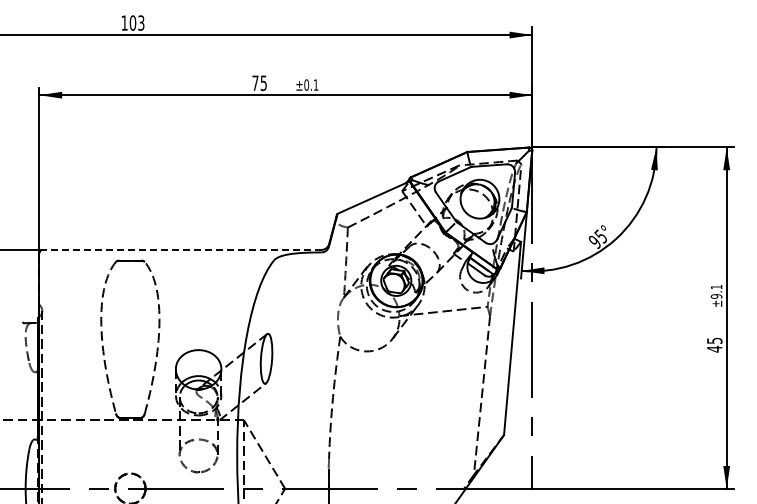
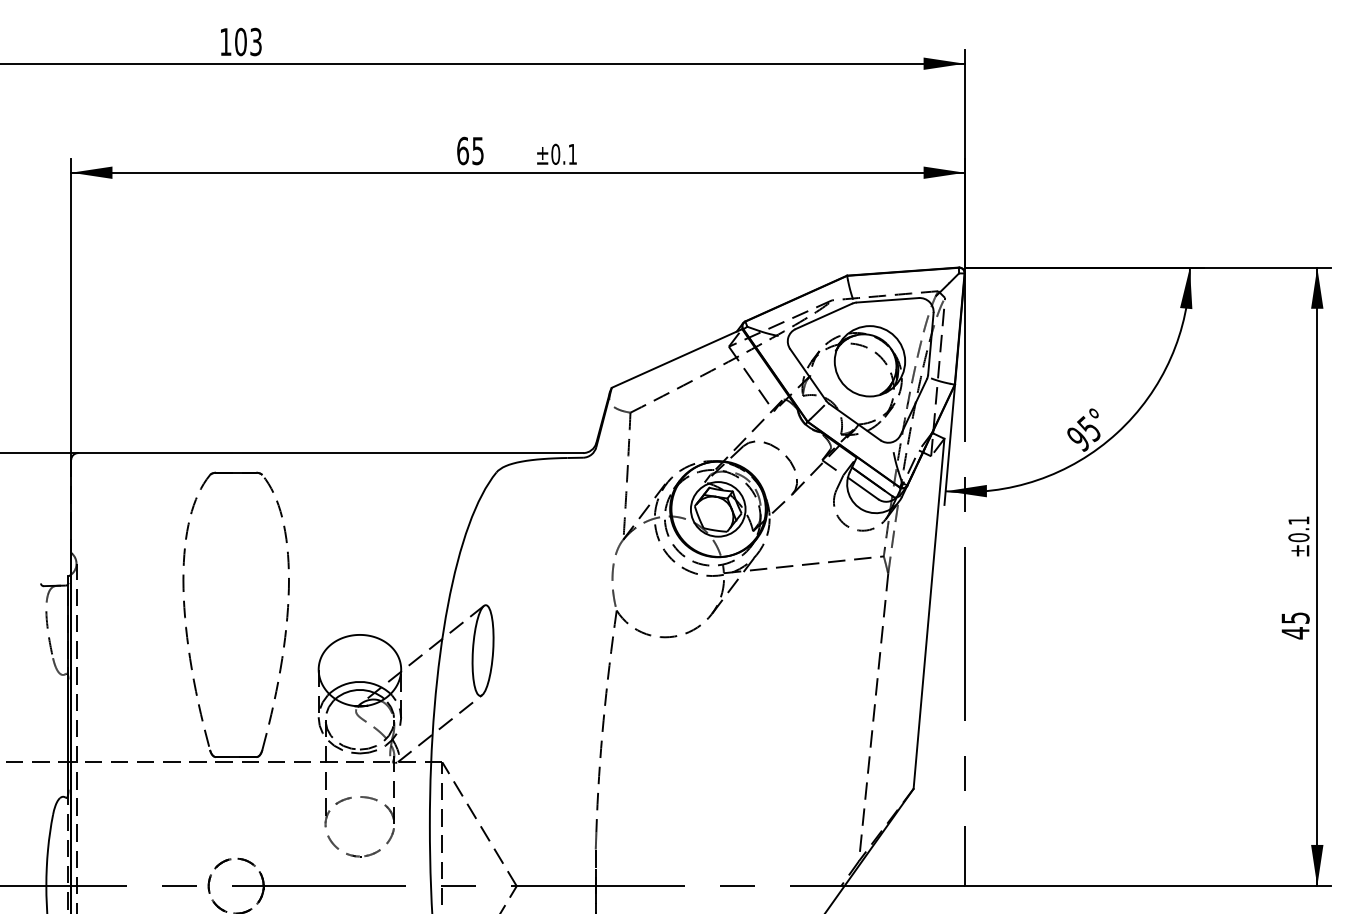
text: (255, 82) -> (463, 149), 75 -> 65
line: (181, 249) -> (328, 452), dashed -> solid
text: (716, 296) -> (1298, 537), ±9.1 -> ±0.1

